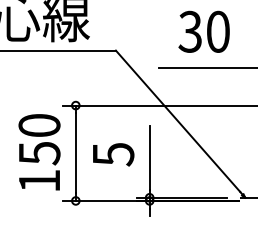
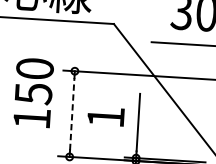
text: (39, 152) -> (33, 92), moved
line: (75, 152) -> (71, 113), solid -> dashed
text: (113, 154) -> (106, 117), 5 -> 1

